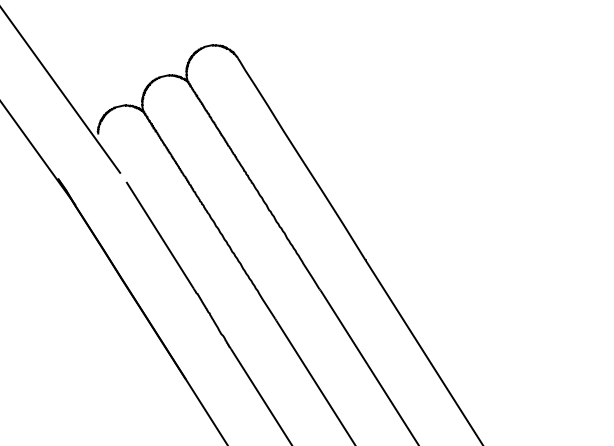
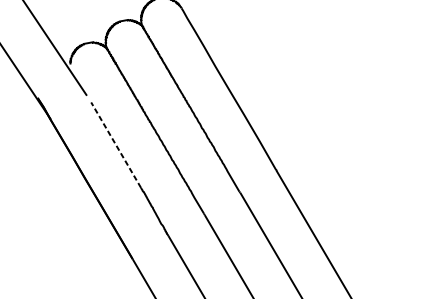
line: (159, 234) -> (115, 144), solid -> dashed

